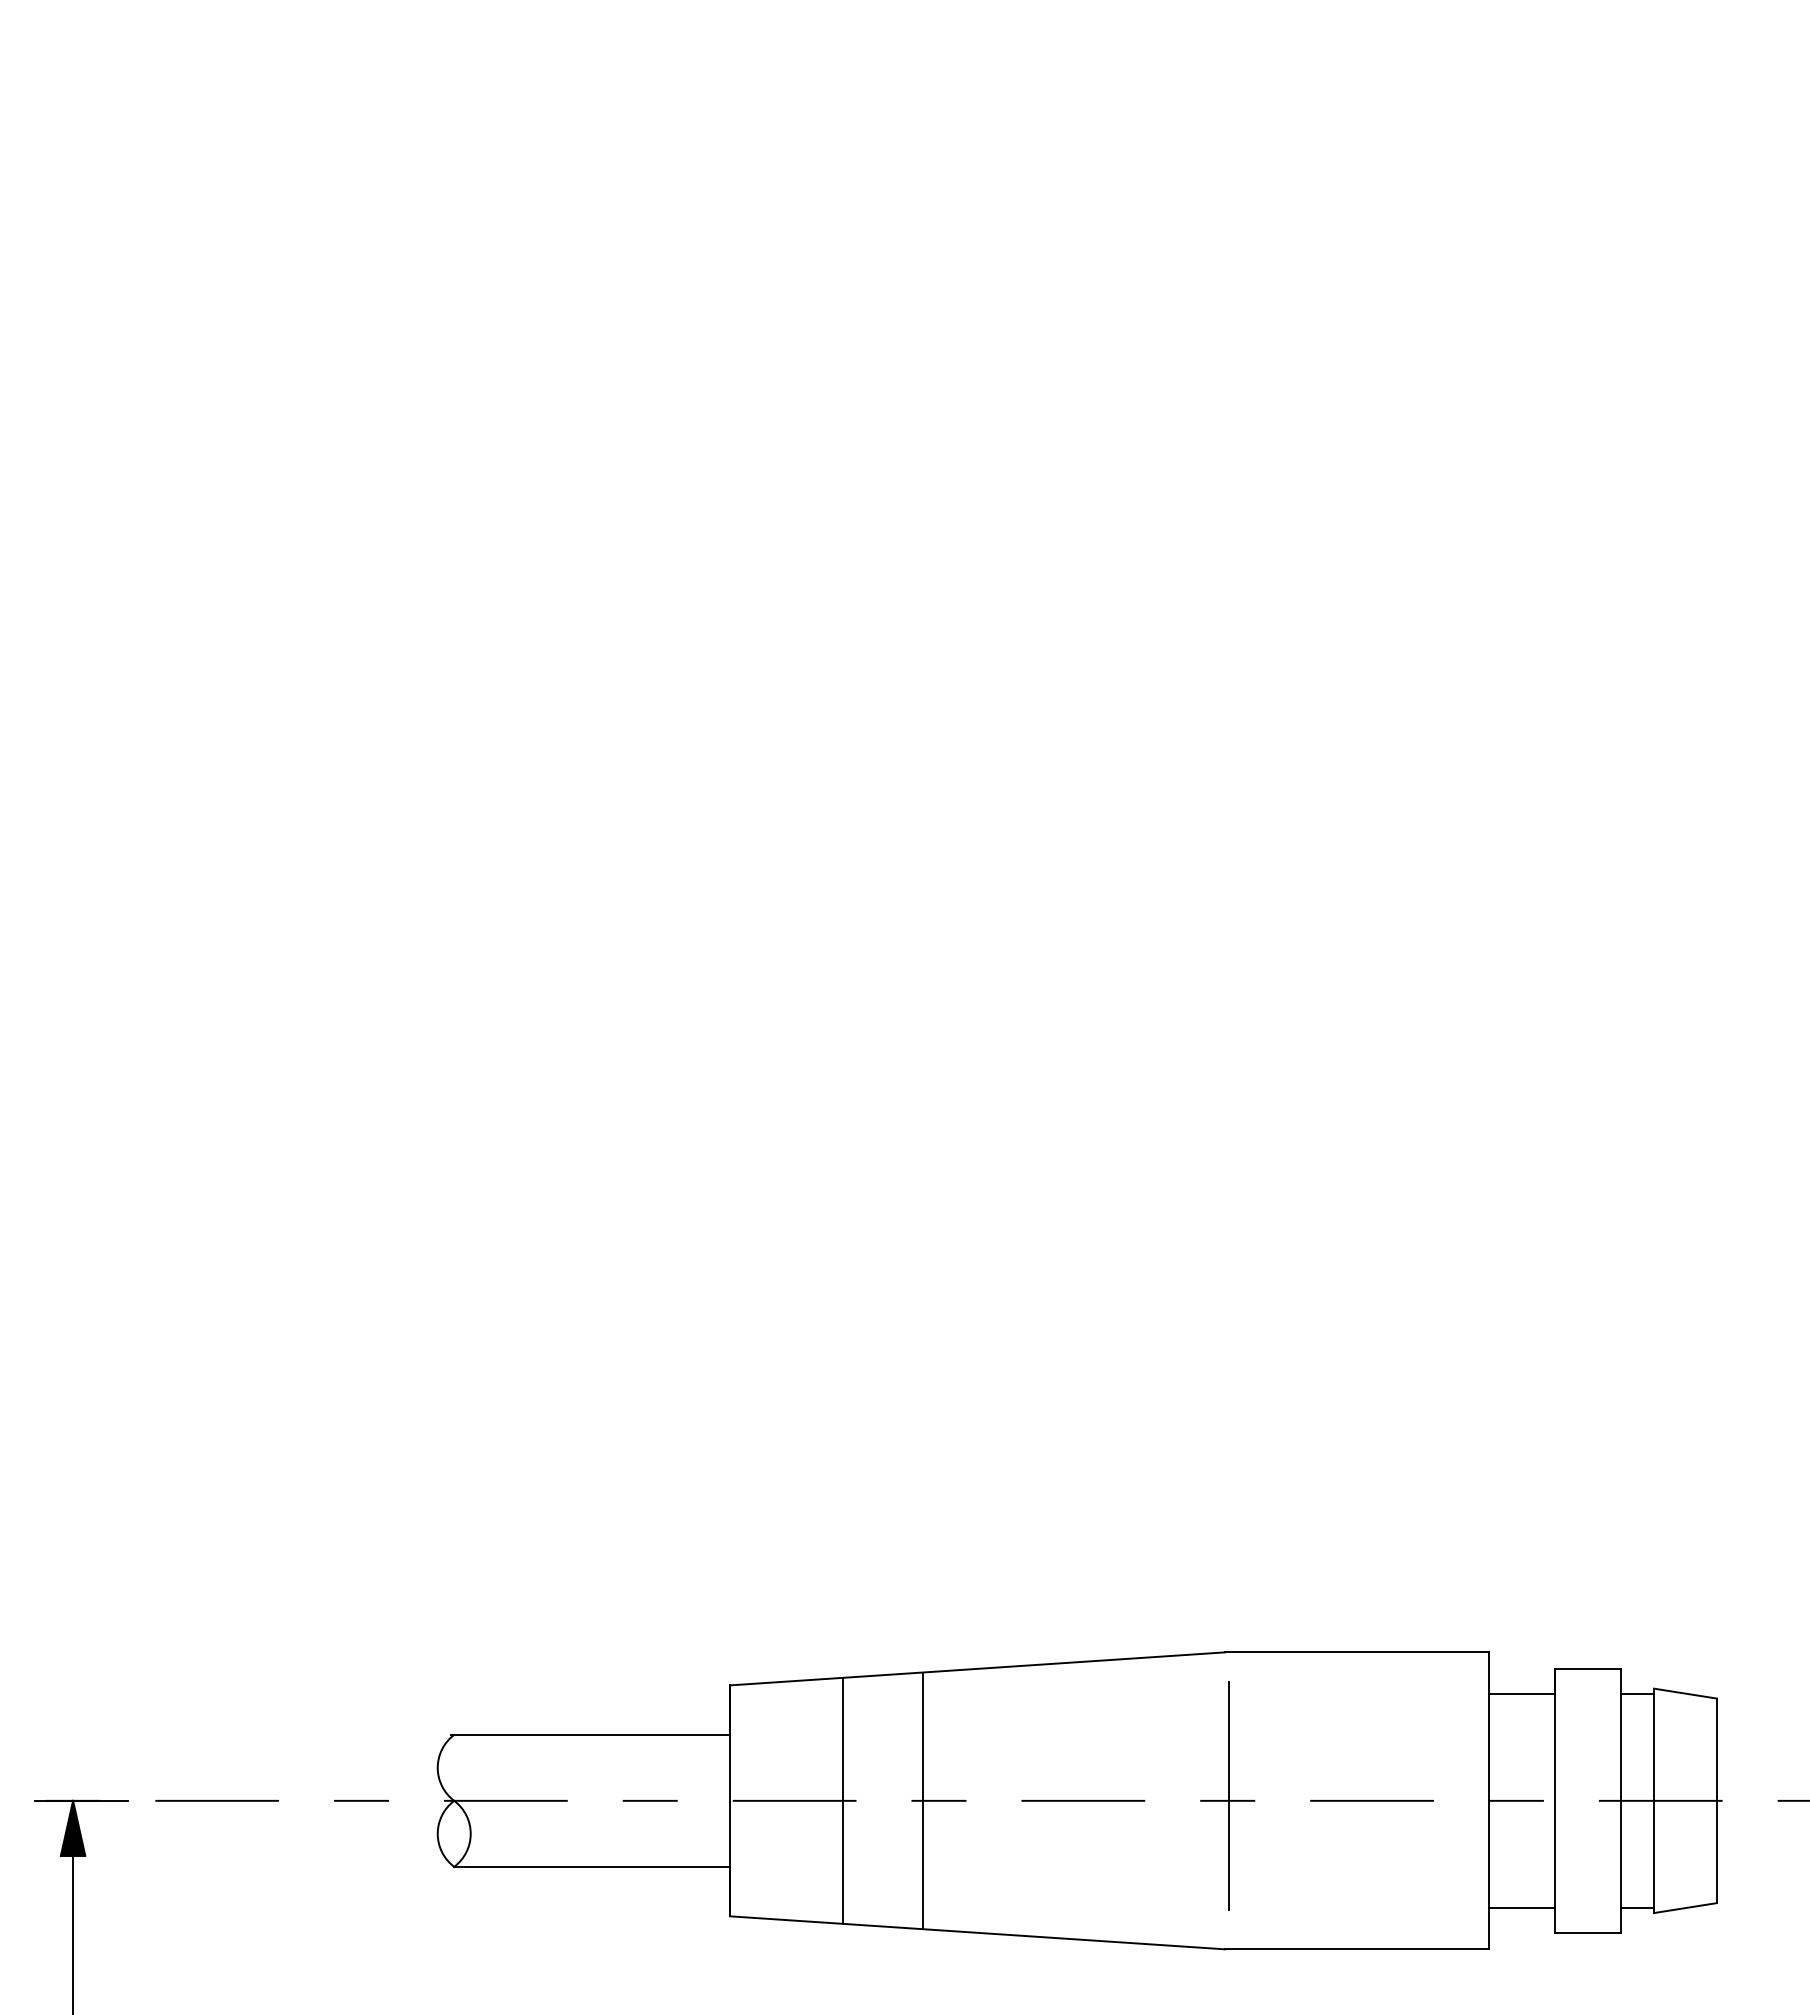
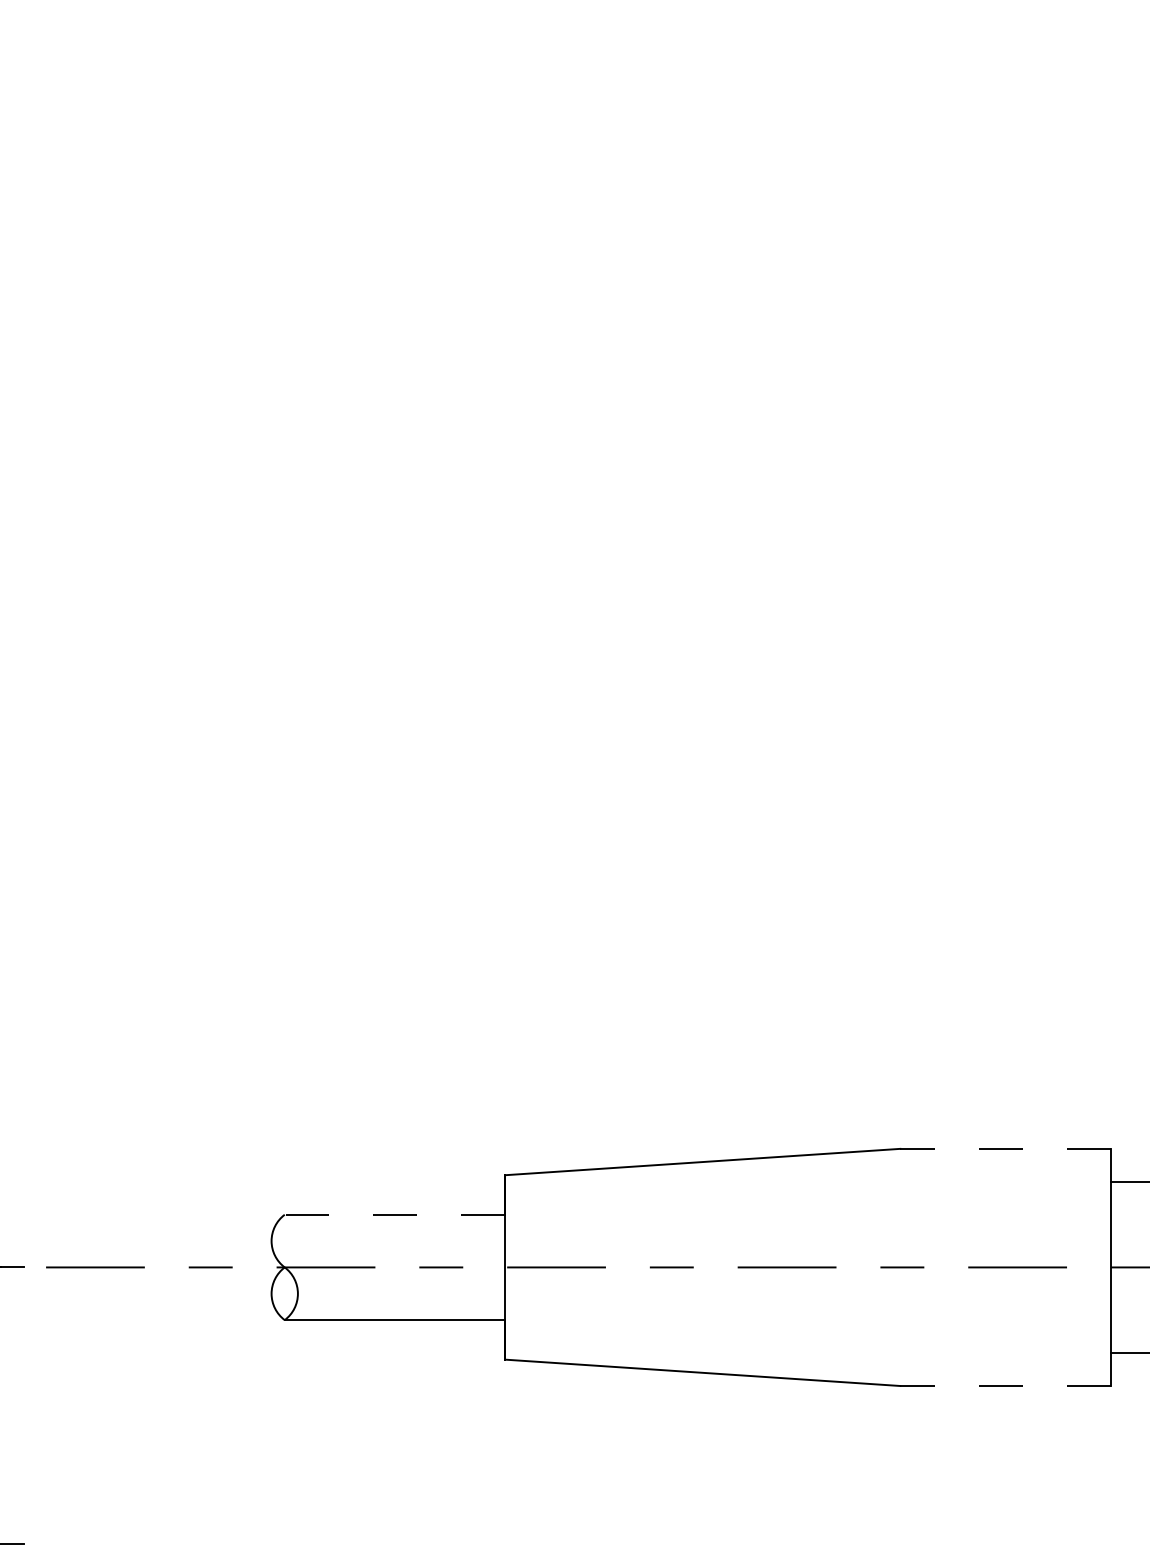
line: (1357, 1652) -> (1006, 1148), solid -> dashed
line: (590, 1734) -> (393, 1214), solid -> dashed
line: (1228, 1796) -> (903, 1263), removed
line: (922, 1800) -> (658, 1267), removed
line: (843, 1801) -> (595, 1267), removed
line: (1357, 1949) -> (1006, 1386), solid -> dashed

